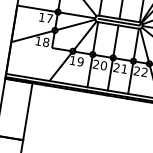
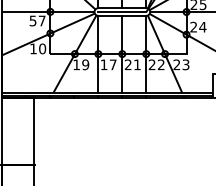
text: (41, 16) -> (32, 20), 17 -> 57
text: (46, 42) -> (42, 48), 18 -> 10
text: (99, 64) -> (108, 64), 20 -> 17

